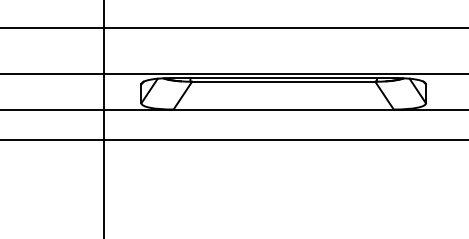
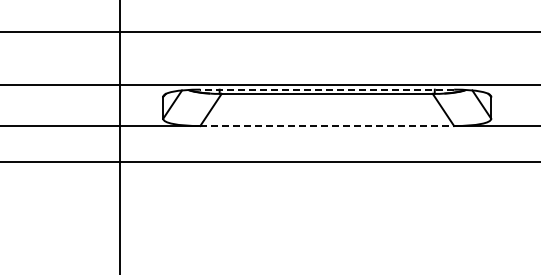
line: (283, 77) -> (327, 89), solid -> dashed
line: (283, 109) -> (327, 126), solid -> dashed

